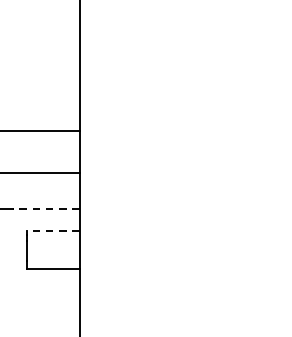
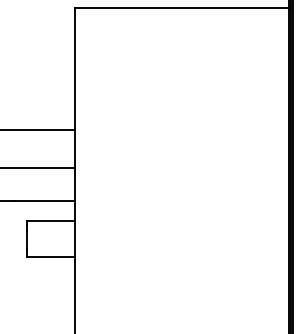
line: (46, 209) -> (44, 201), dashed -> solid
line: (52, 230) -> (50, 221), dashed -> solid

